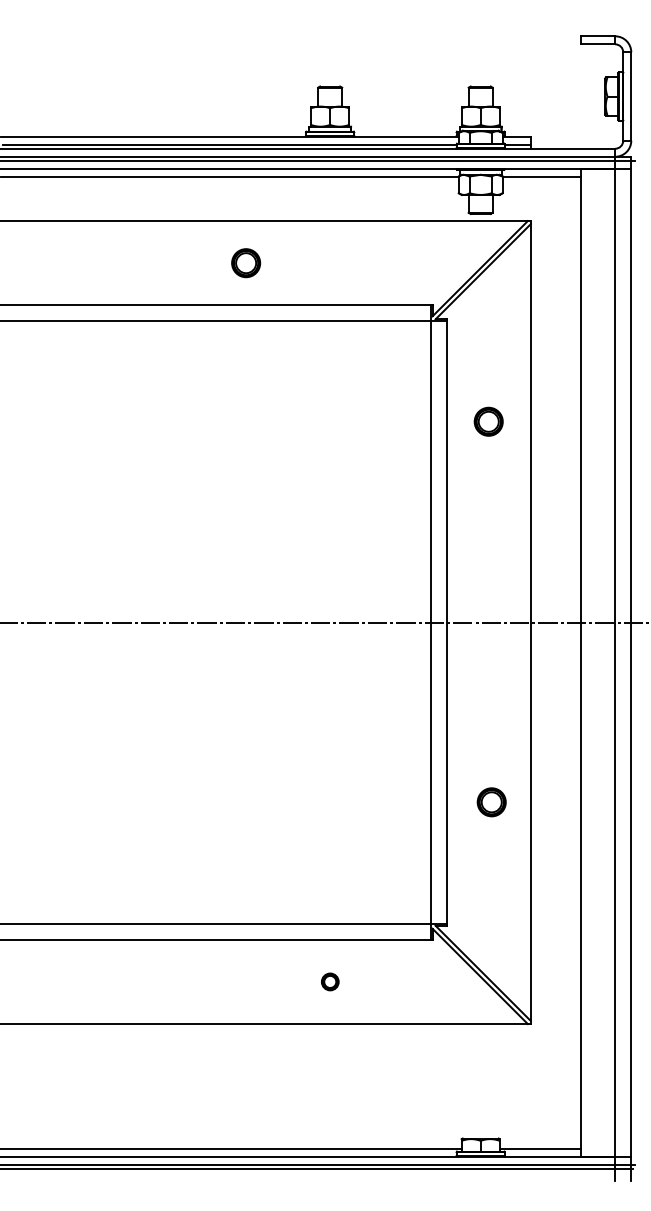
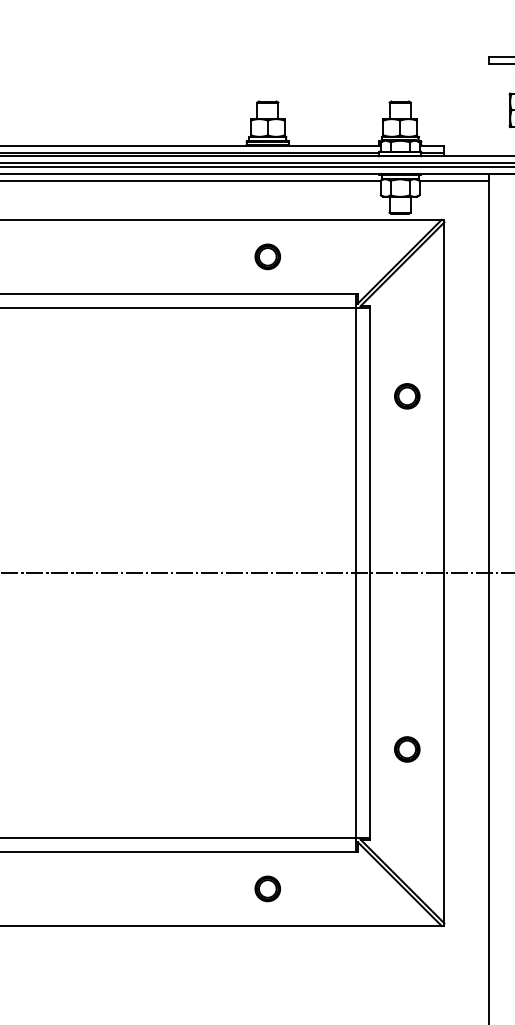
part: (246, 263) -> (268, 257), moved
part: (491, 802) -> (407, 749), moved
part: (330, 981) -> (268, 888), size x1.67

